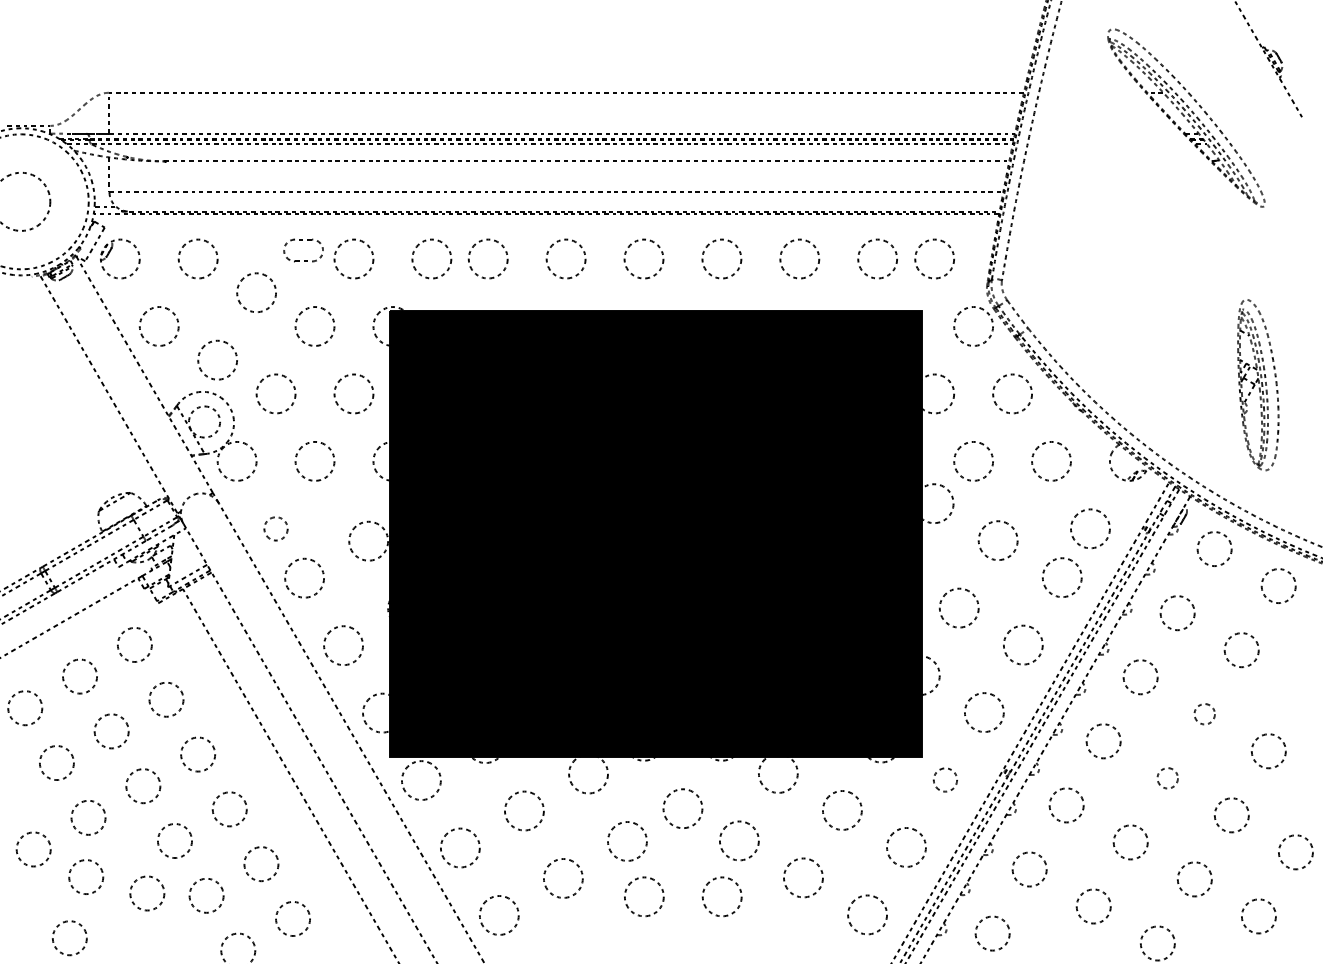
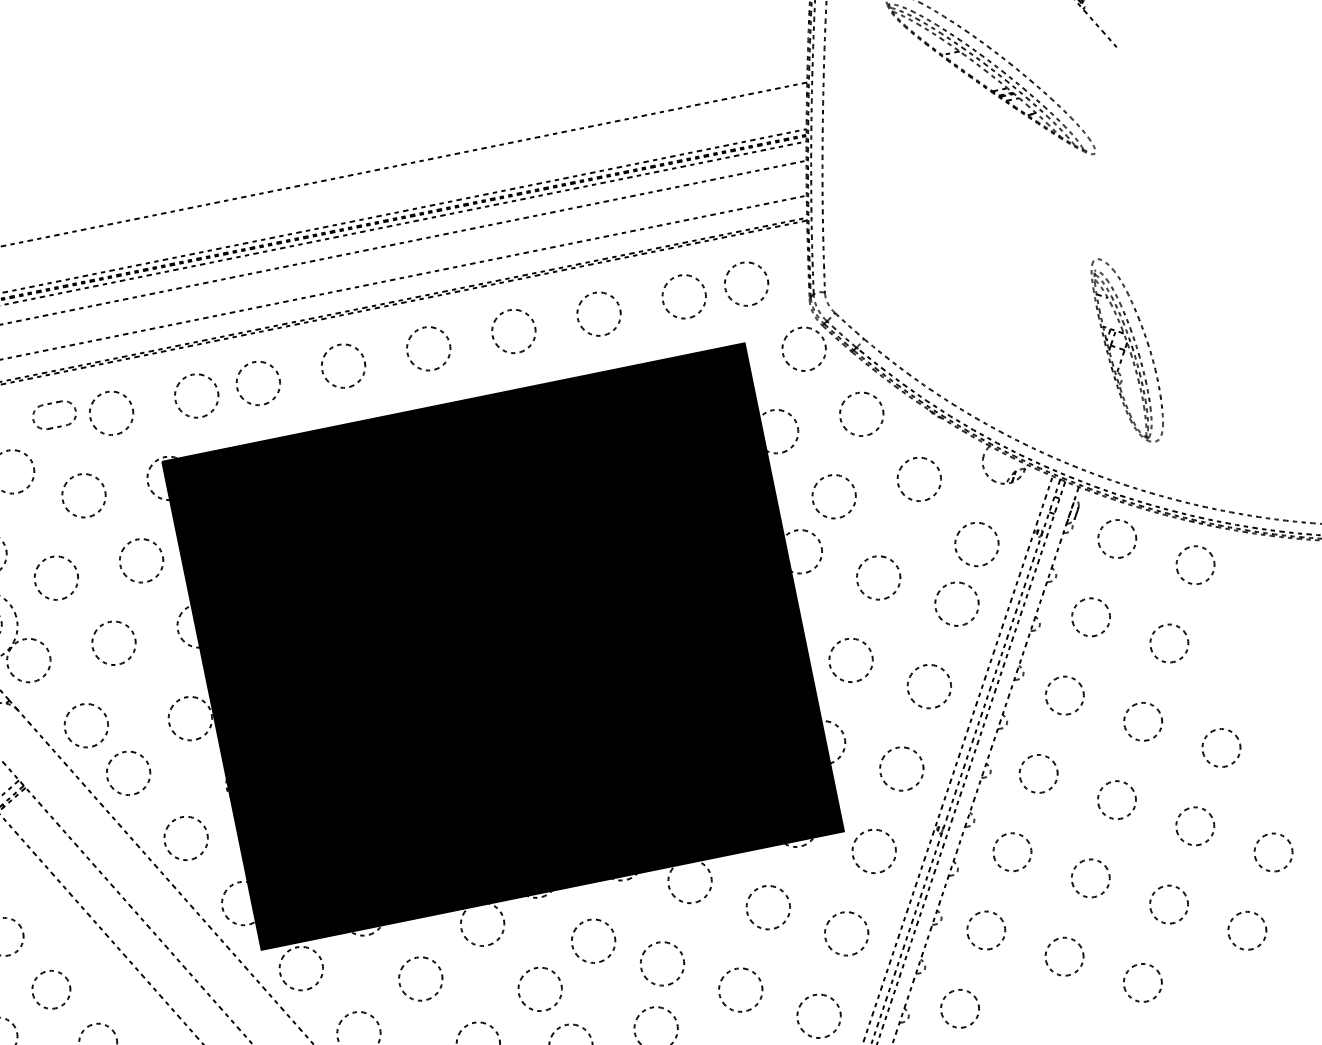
circle: (275, 528) -> (85, 725), size x1.67
circle: (1204, 714) -> (1142, 722), size x1.67
circle: (1167, 778) -> (1116, 800), size x1.67
circle: (945, 779) -> (874, 850), size x1.67

